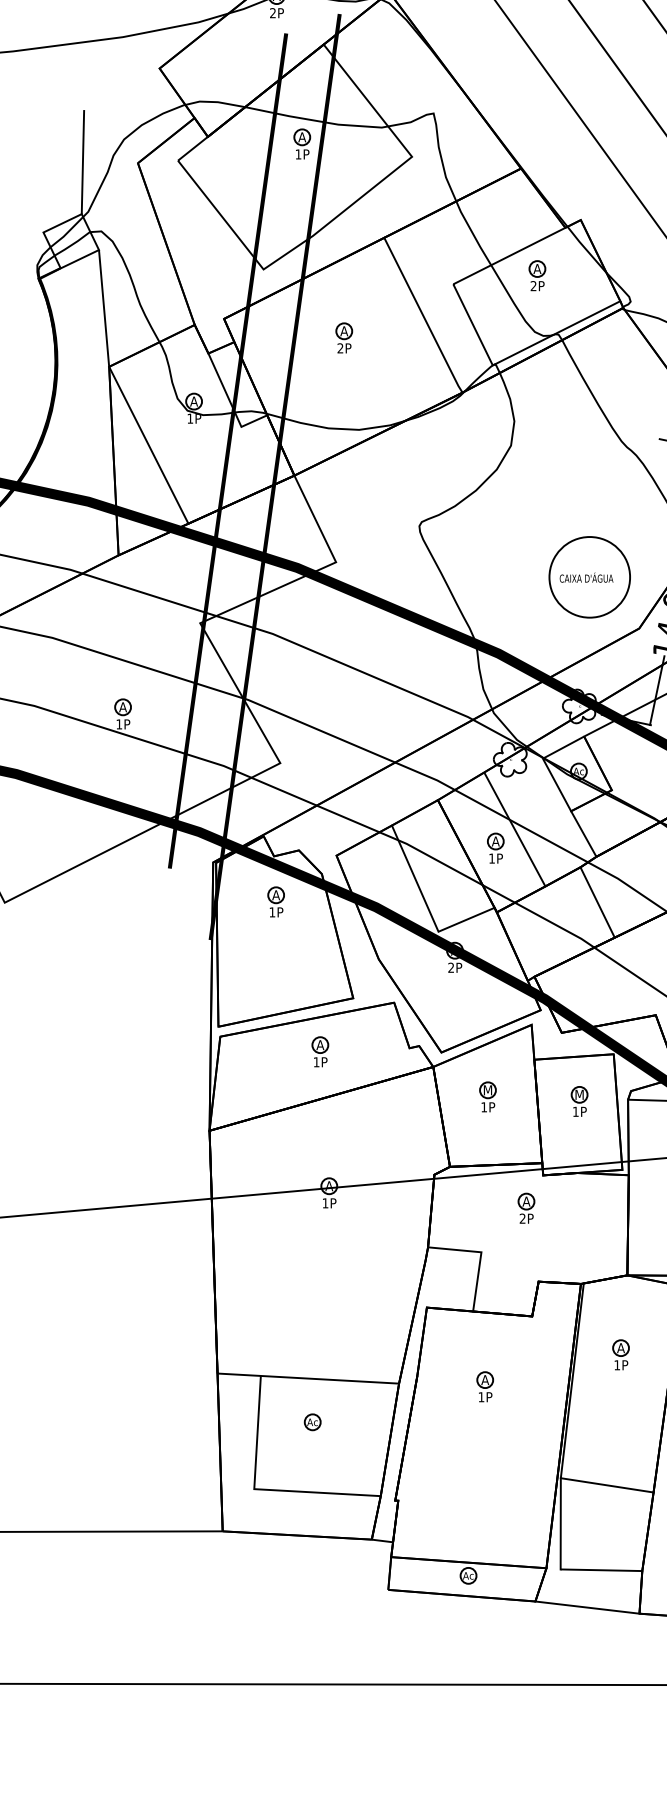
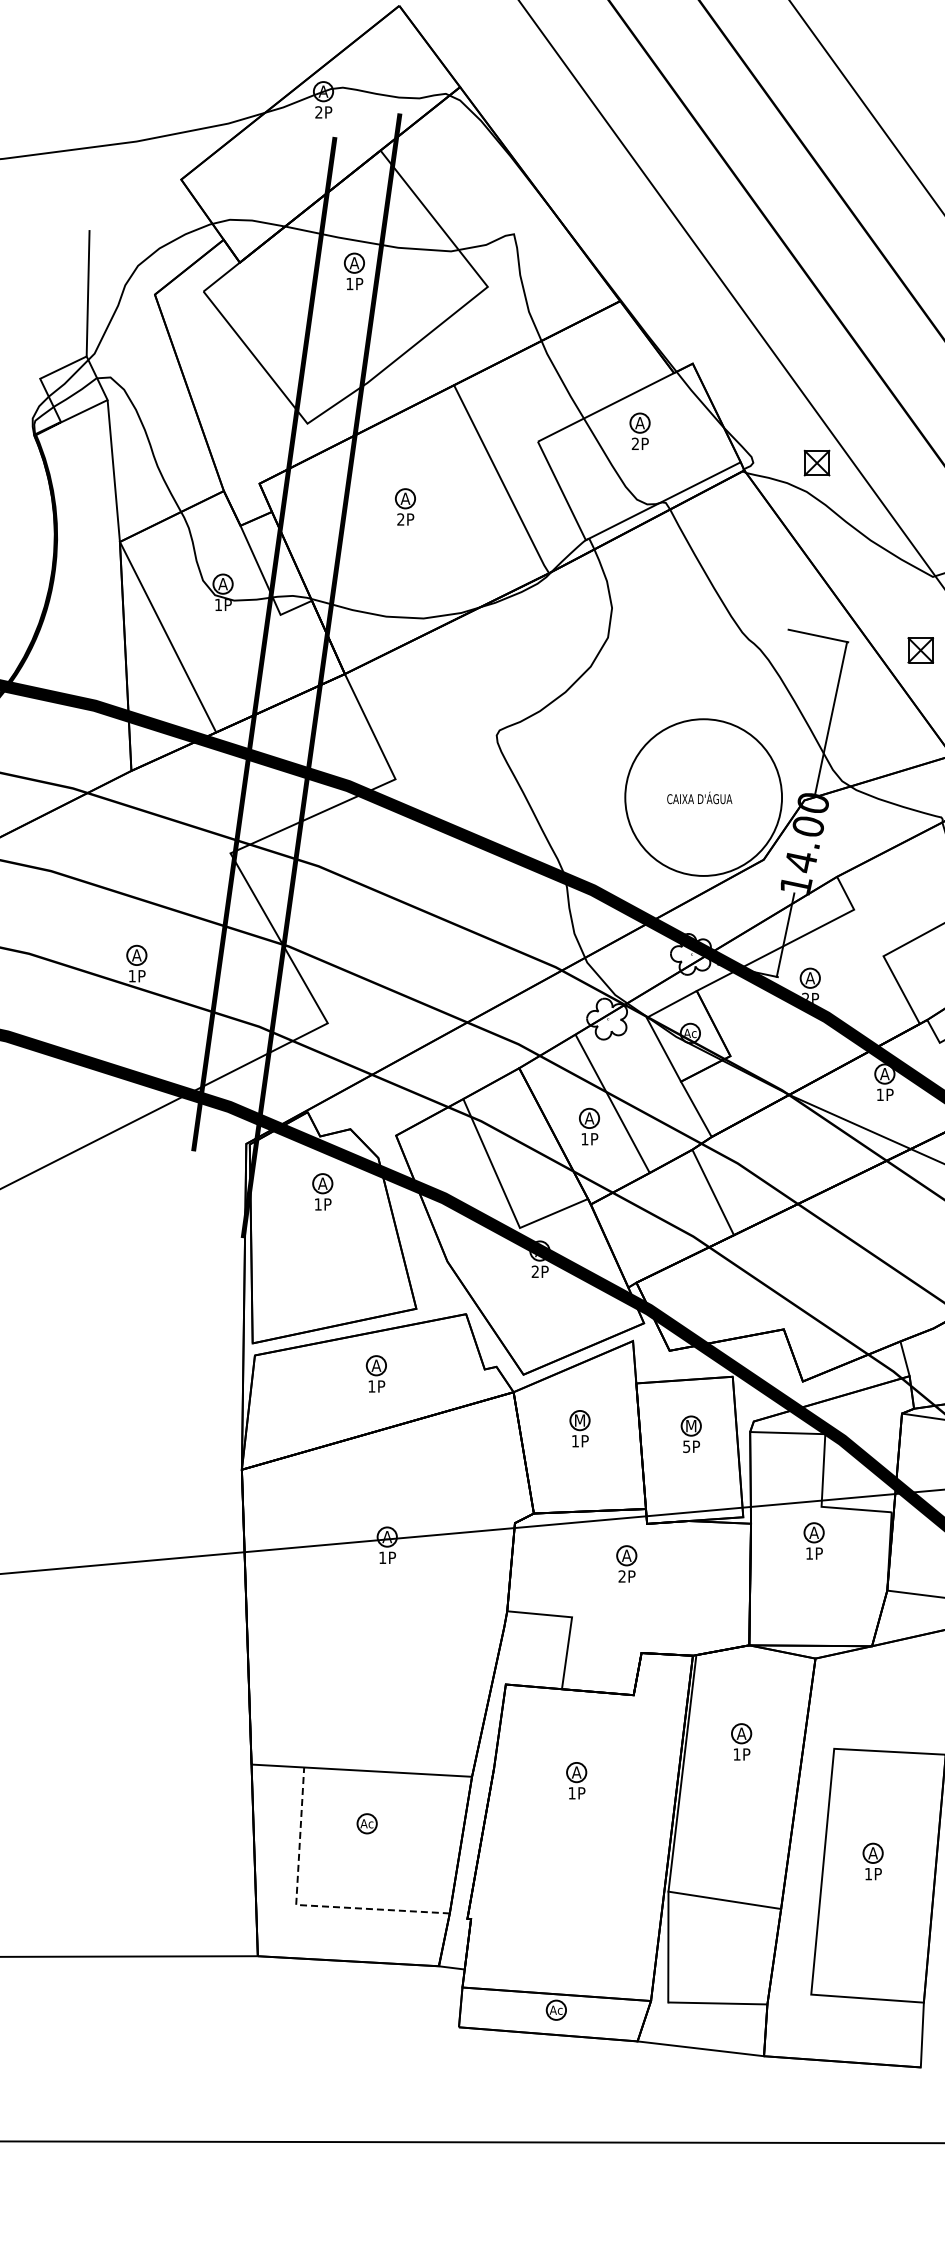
circle: (589, 577) -> (703, 797), size x1.6
text: (575, 1111) -> (686, 1446), 1P -> 5P
line: (260, 1489) -> (303, 1905), solid -> dashed

